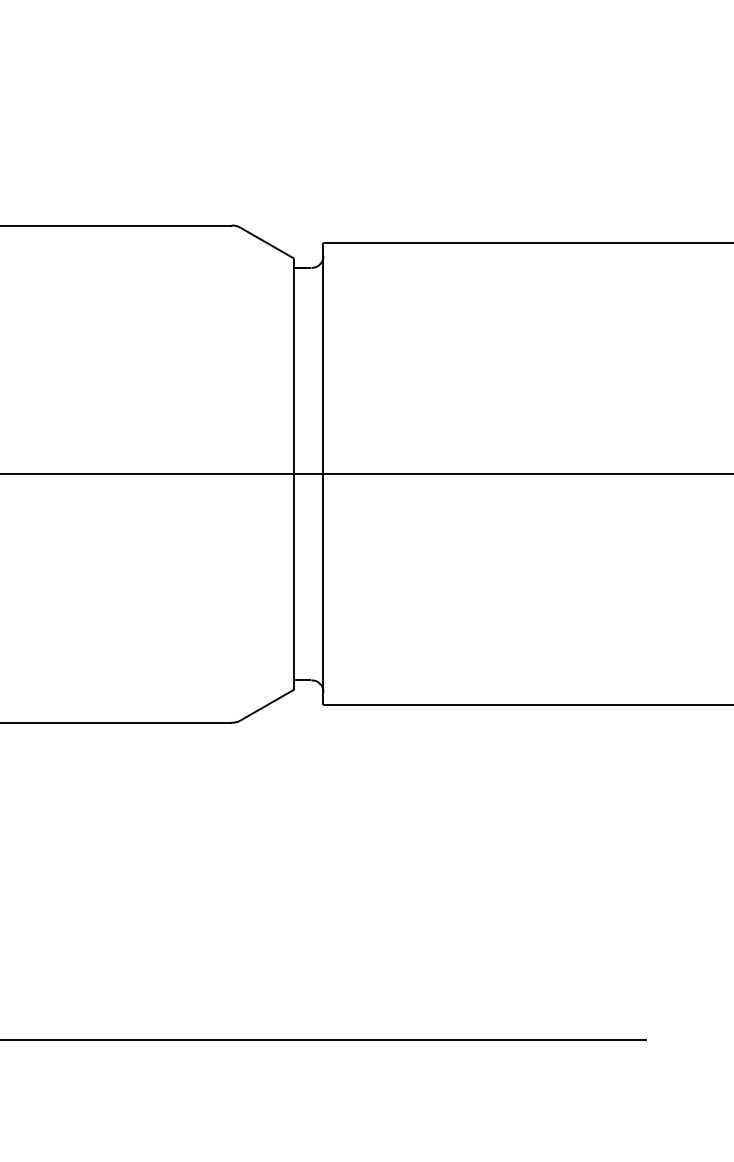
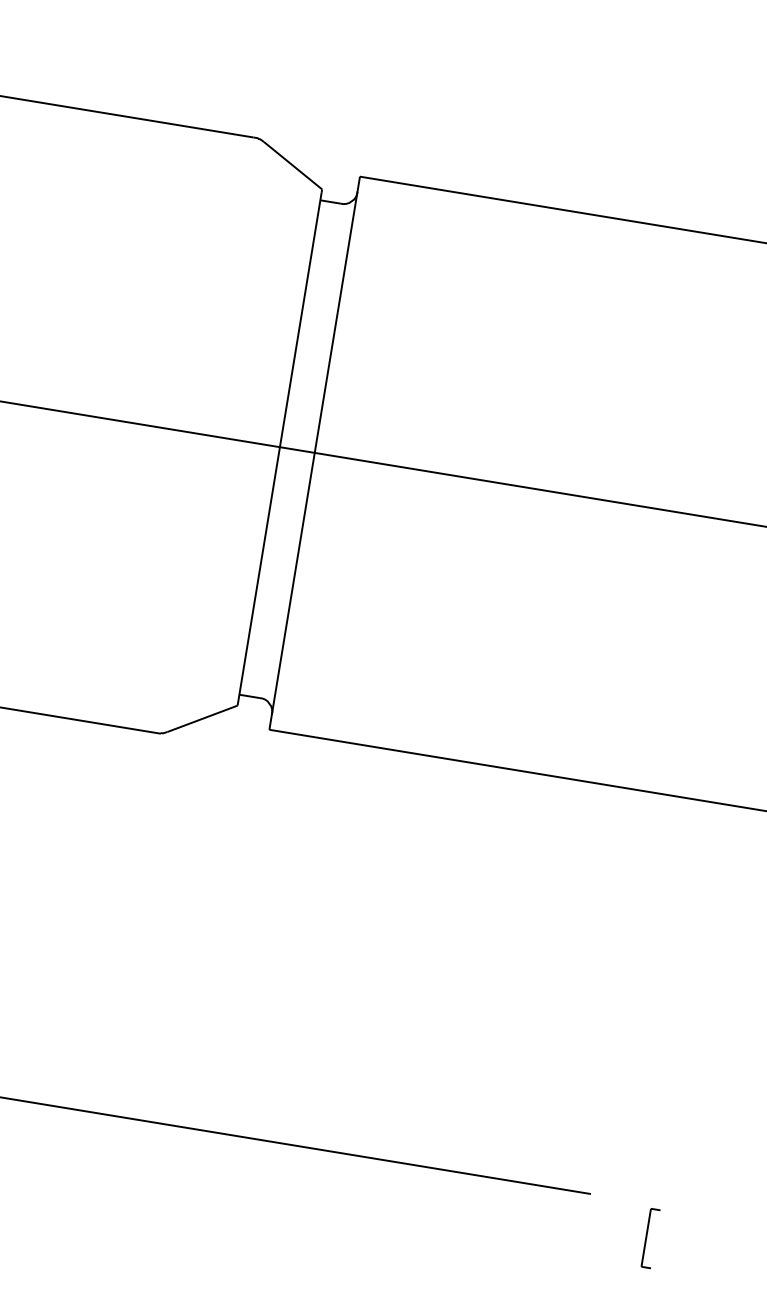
part: (700, 1067) -> (650, 1238), added

